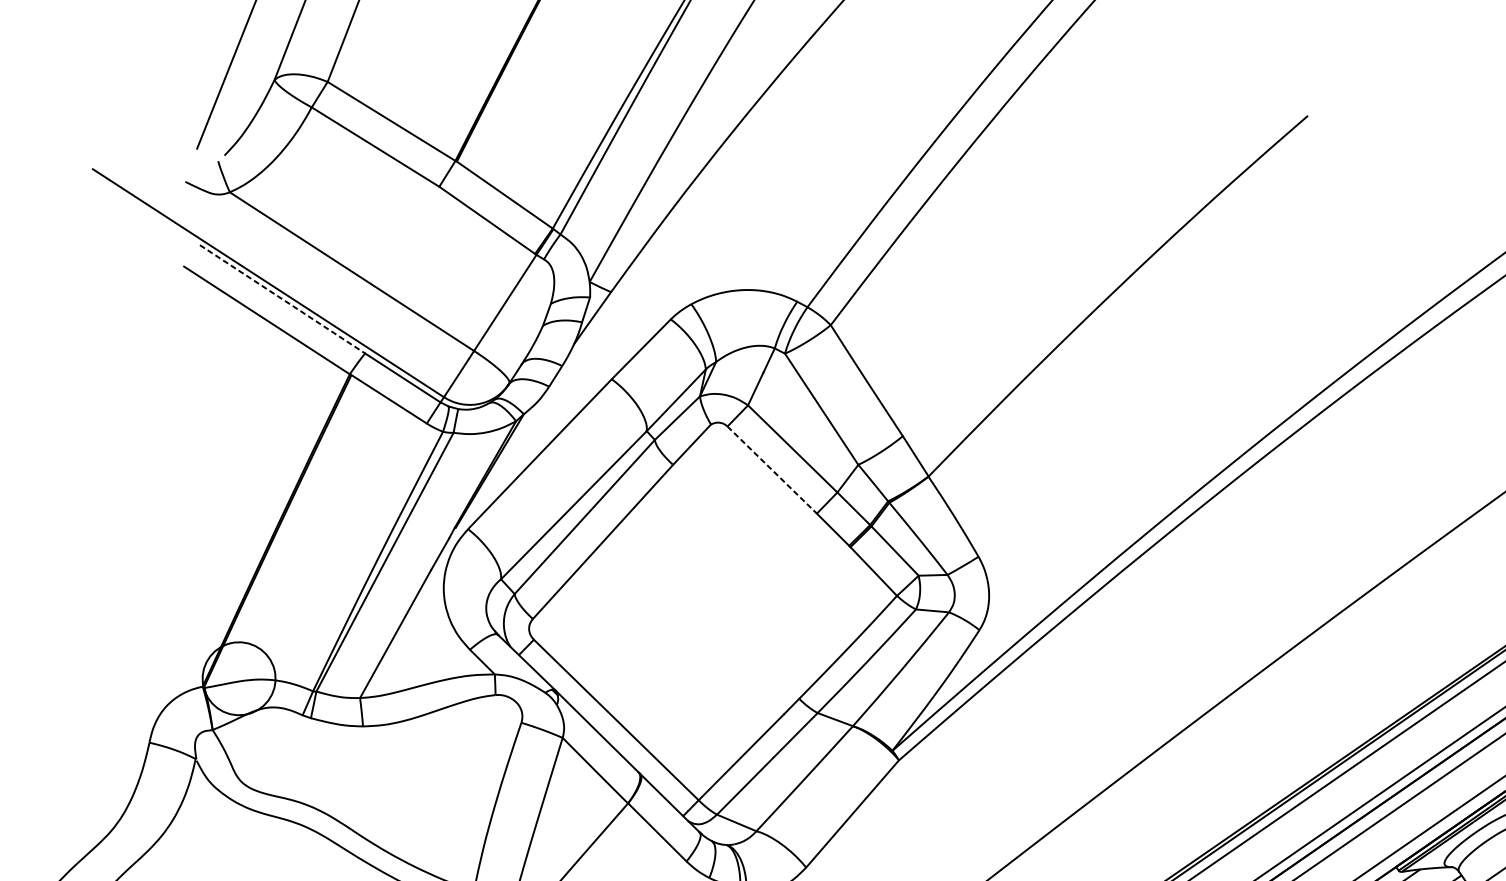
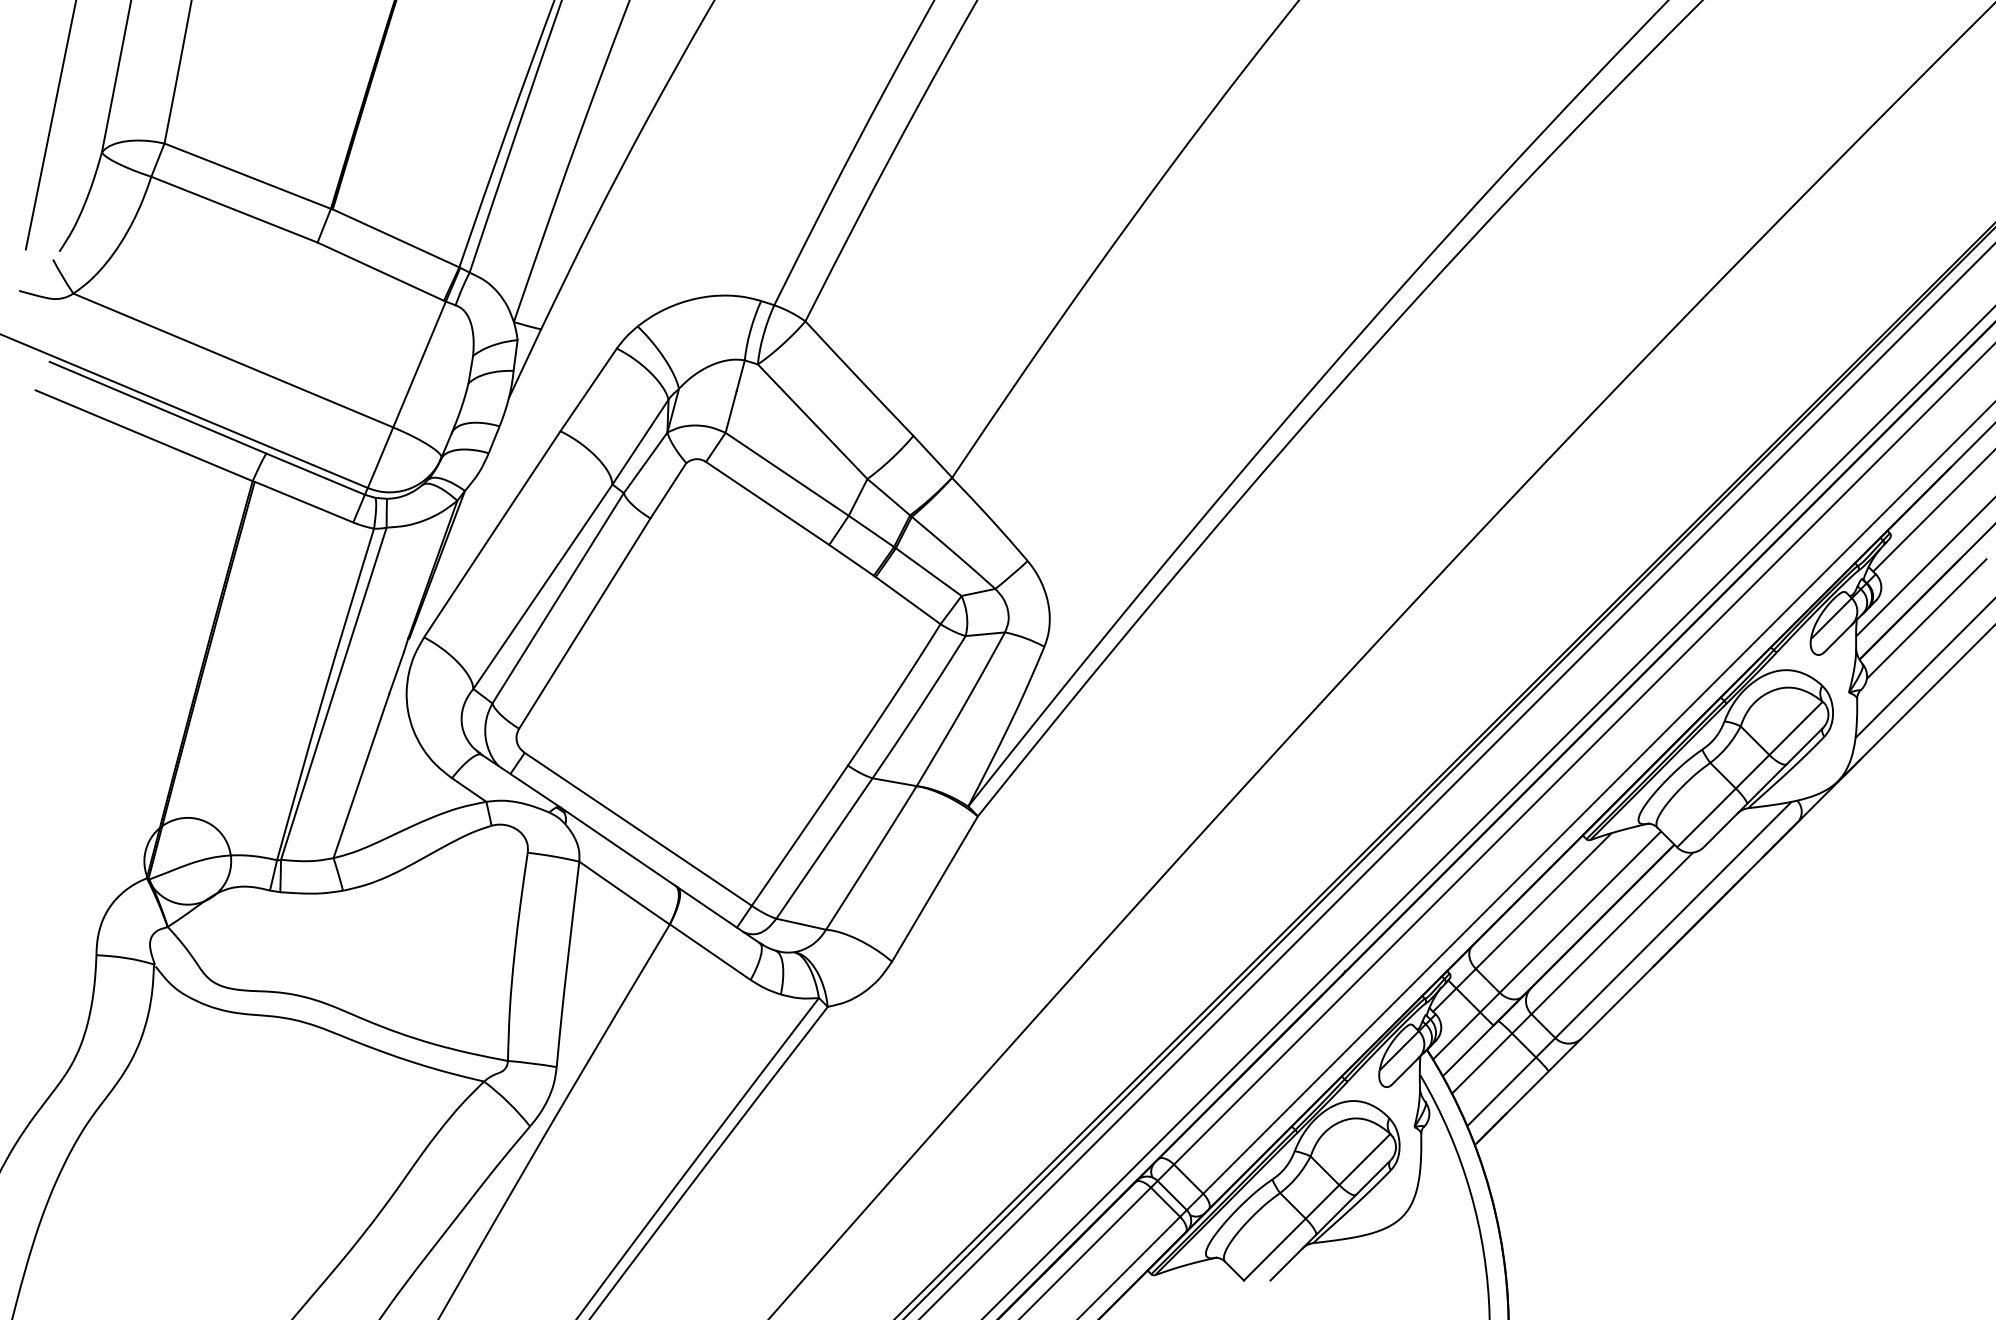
line: (283, 299) -> (158, 407), dashed -> solid
line: (772, 470) -> (768, 503), dashed -> solid

